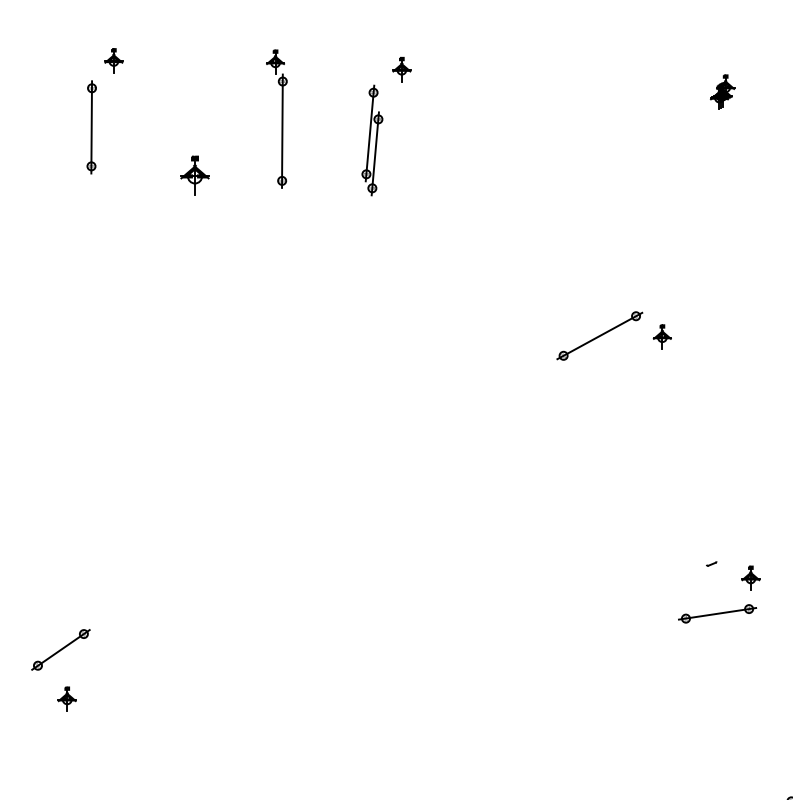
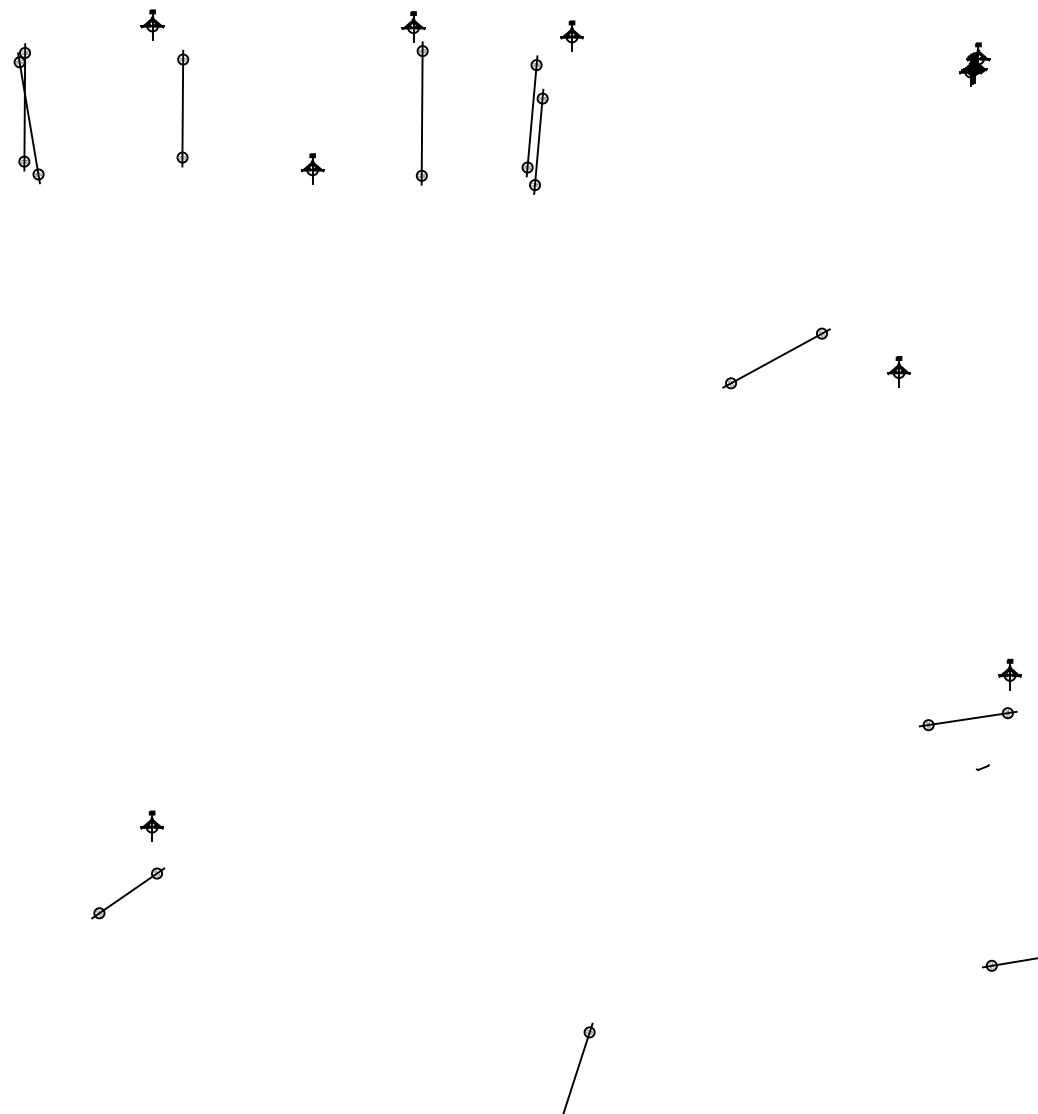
part: (113, 60) -> (152, 24), moved
part: (195, 175) -> (312, 168), size x0.62
part: (599, 336) -> (776, 358), moved
part: (711, 563) -> (982, 767), moved
part: (61, 649) -> (128, 893), moved

